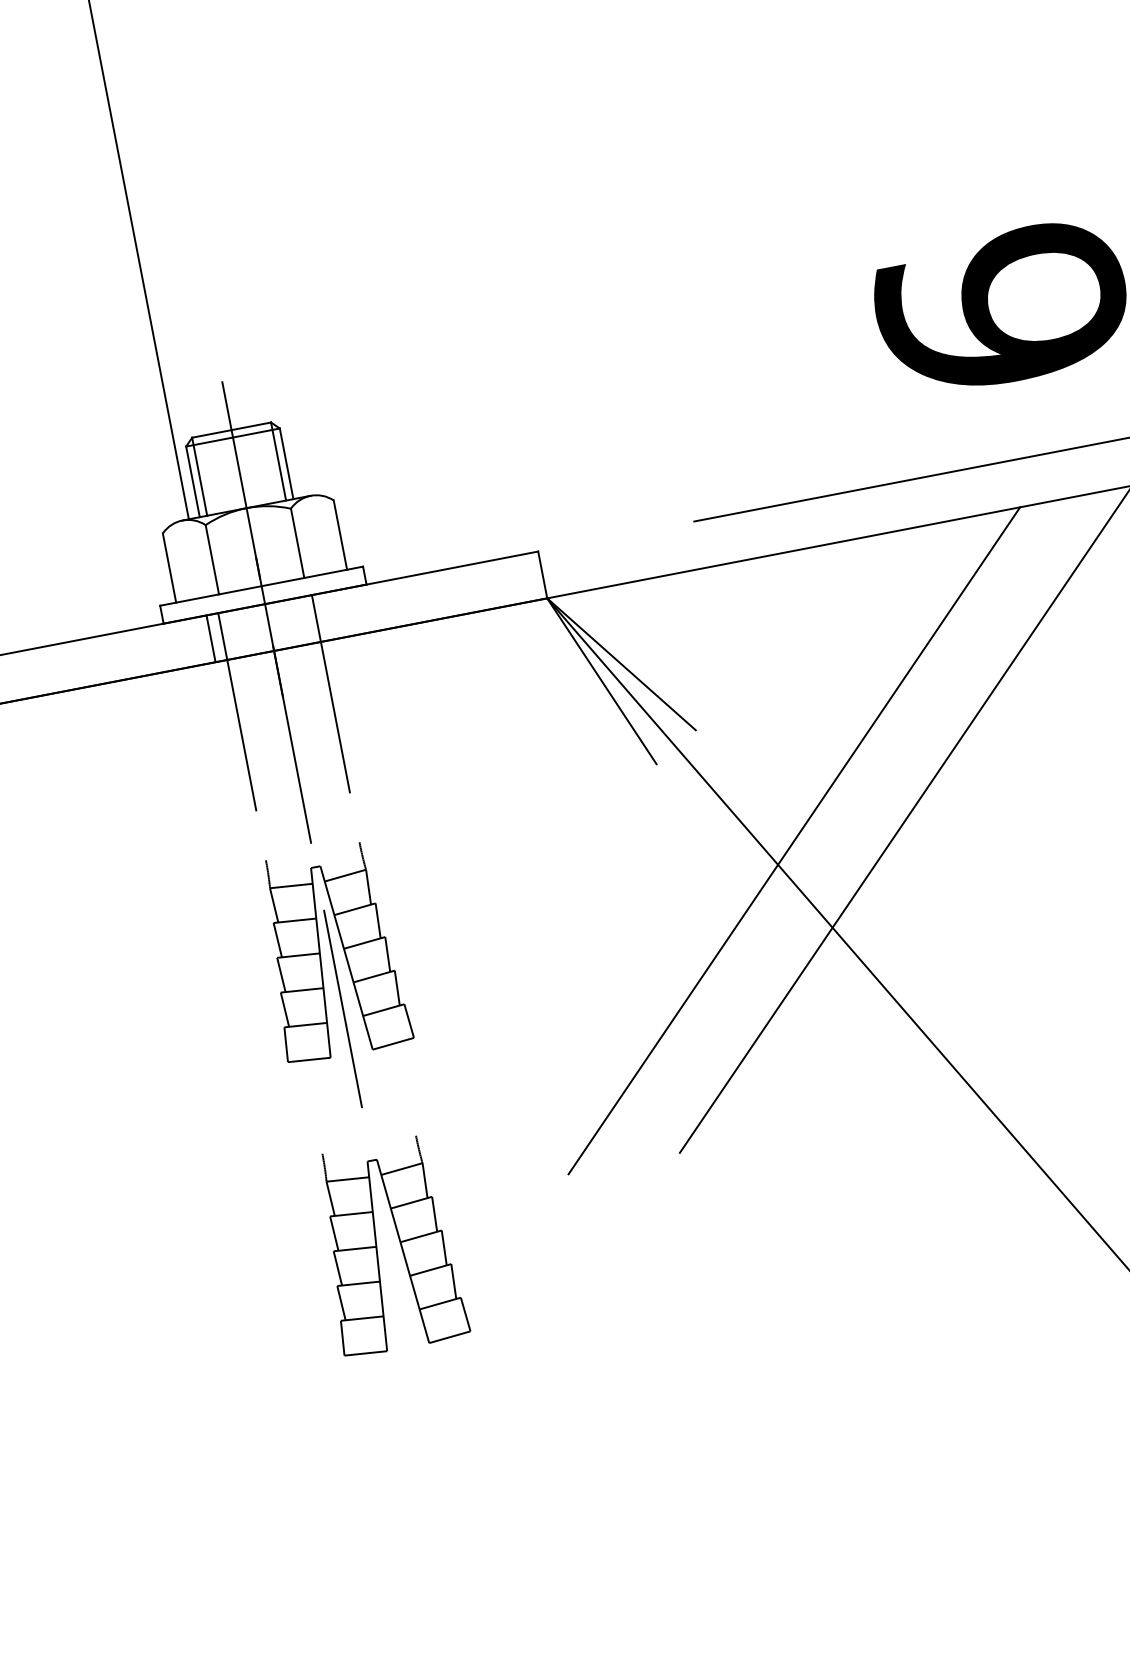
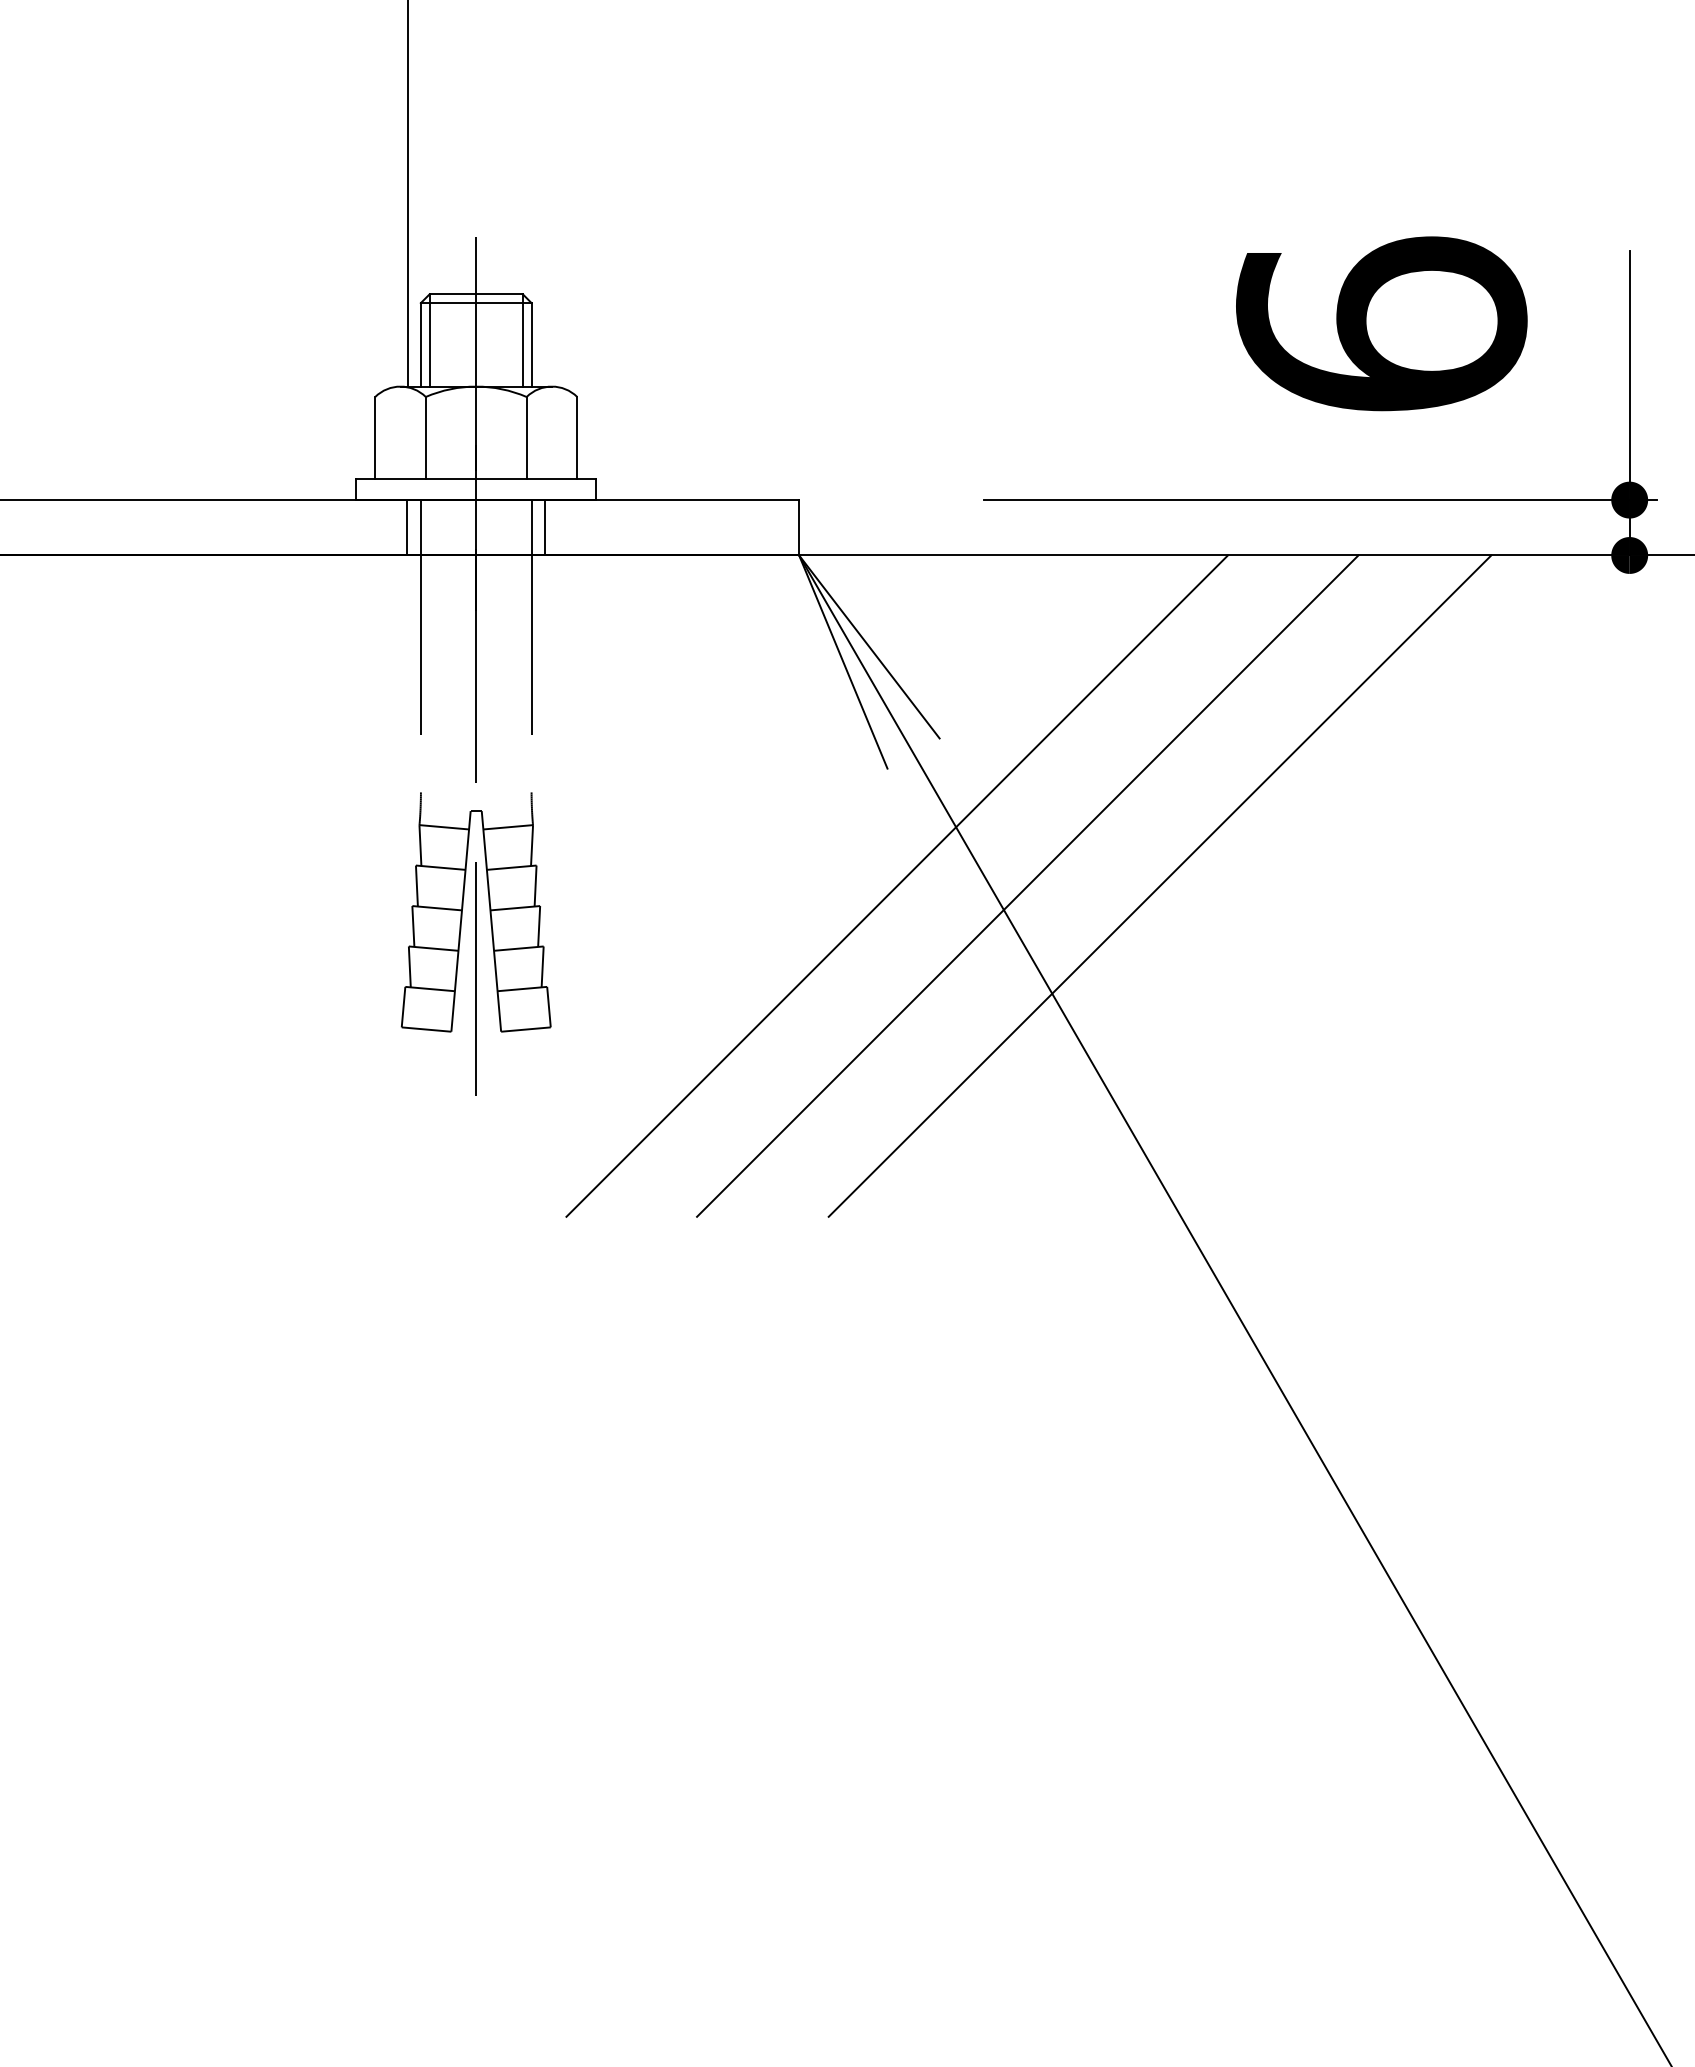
line: (328, 616) -> (545, 527), added
line: (683, 861) -> (896, 885), added
part: (377, 1245) -> (463, 1255), removed

